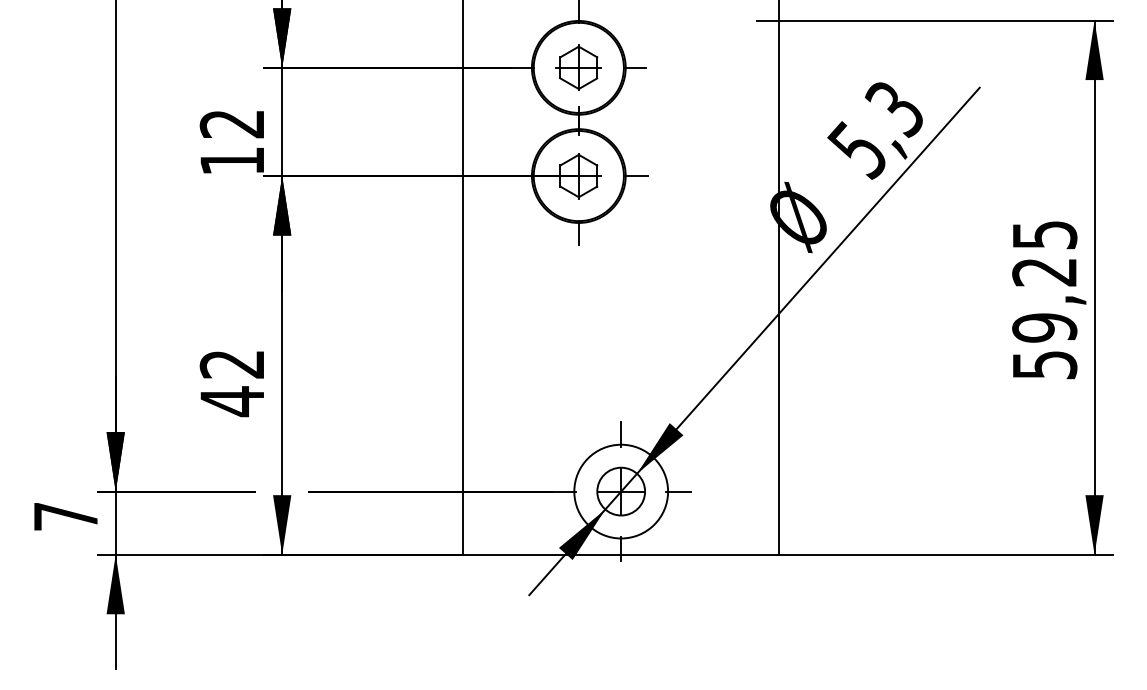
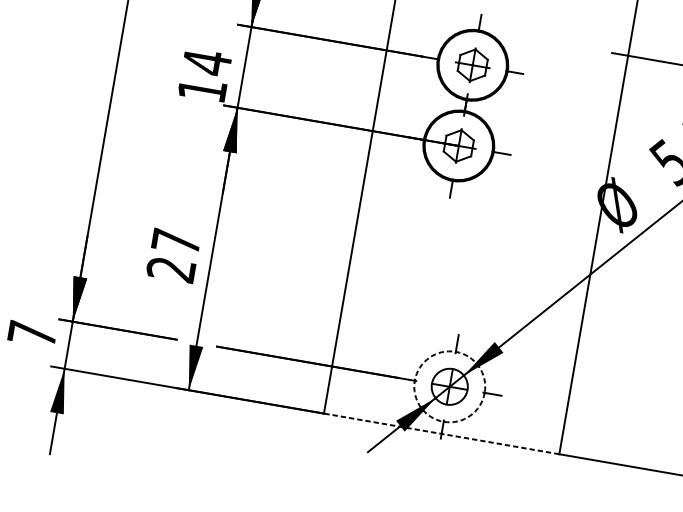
text: (231, 123) -> (206, 62), 12 -> 14
text: (231, 383) -> (173, 255), 42 -> 27
circle: (621, 491) -> (450, 386), solid -> dashed
line: (621, 554) -> (441, 433), solid -> dashed

